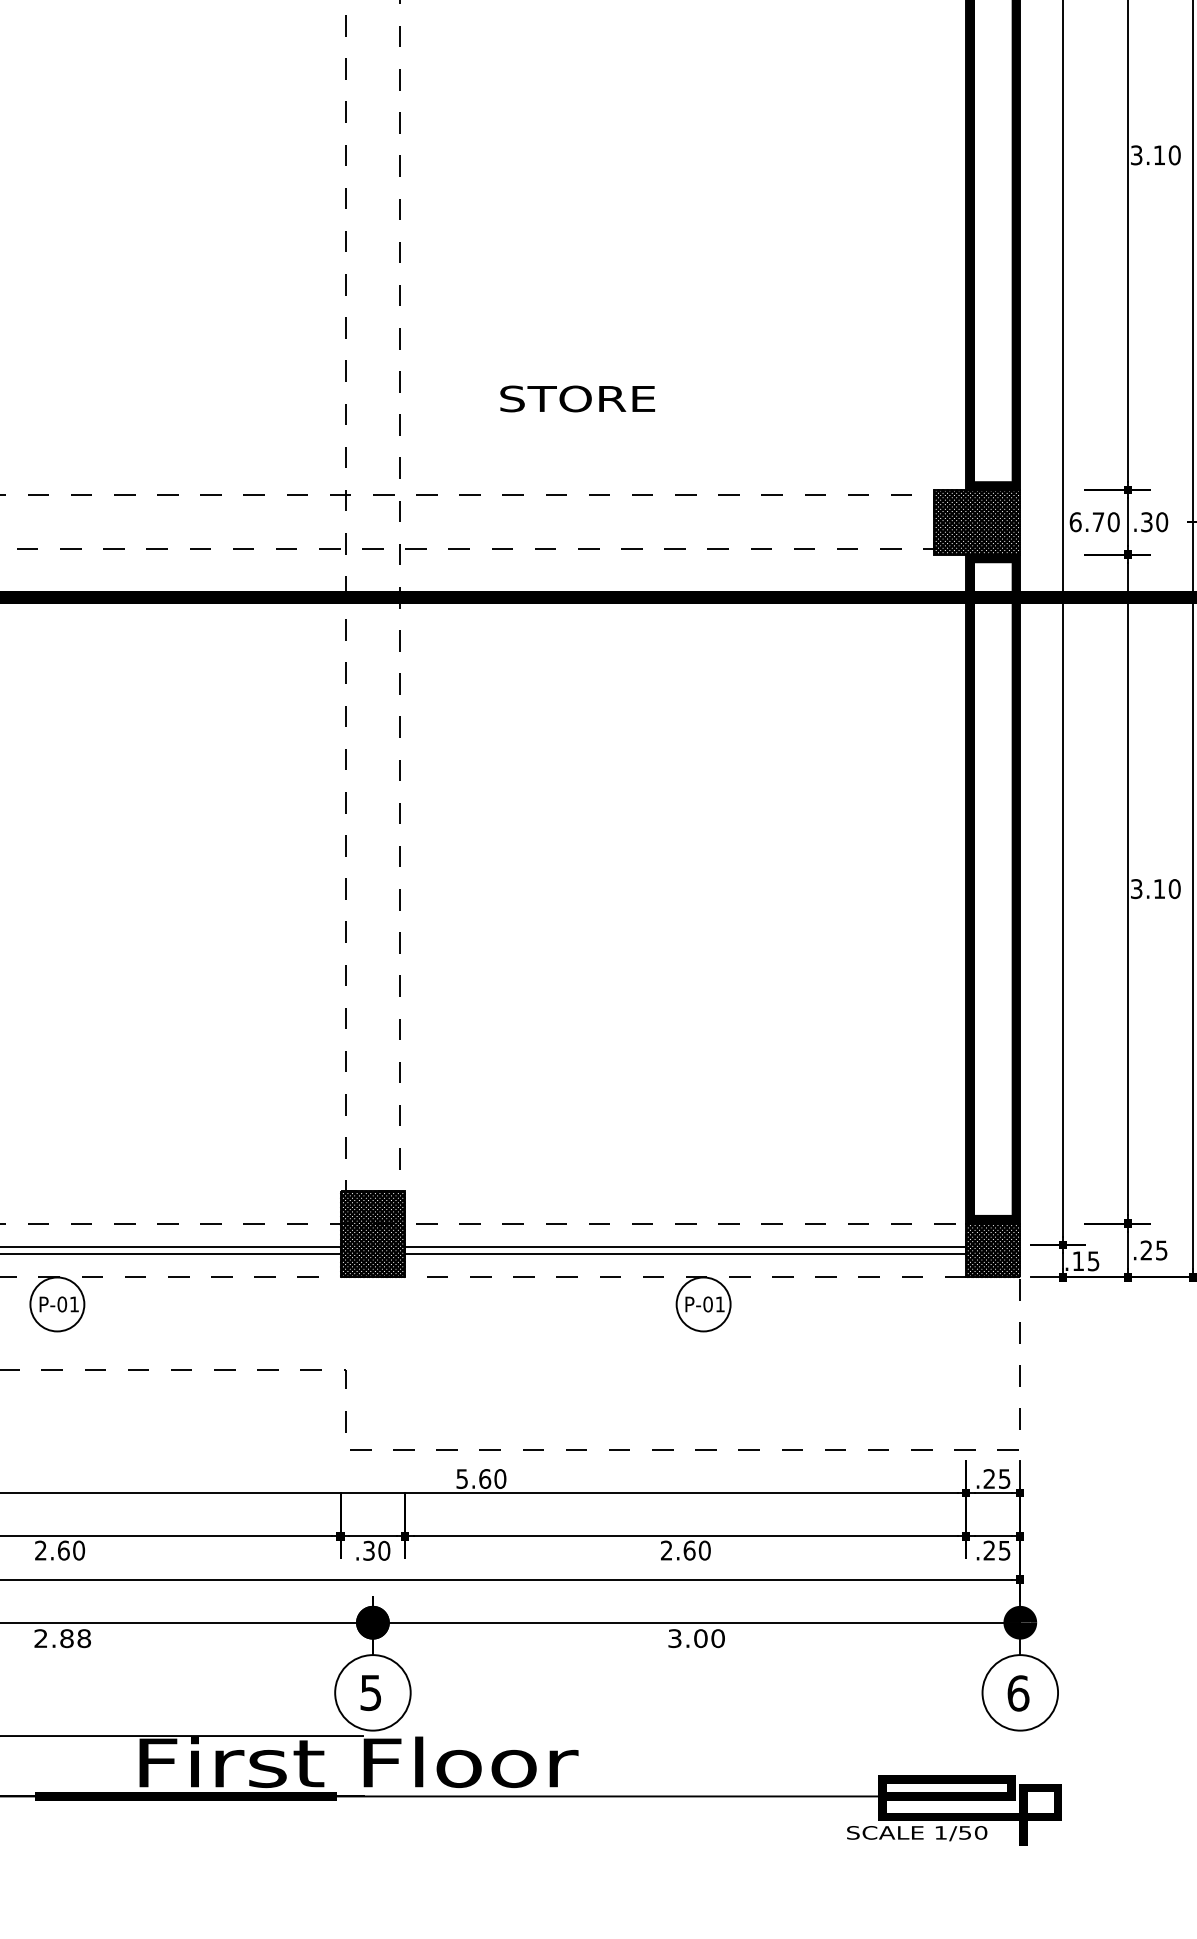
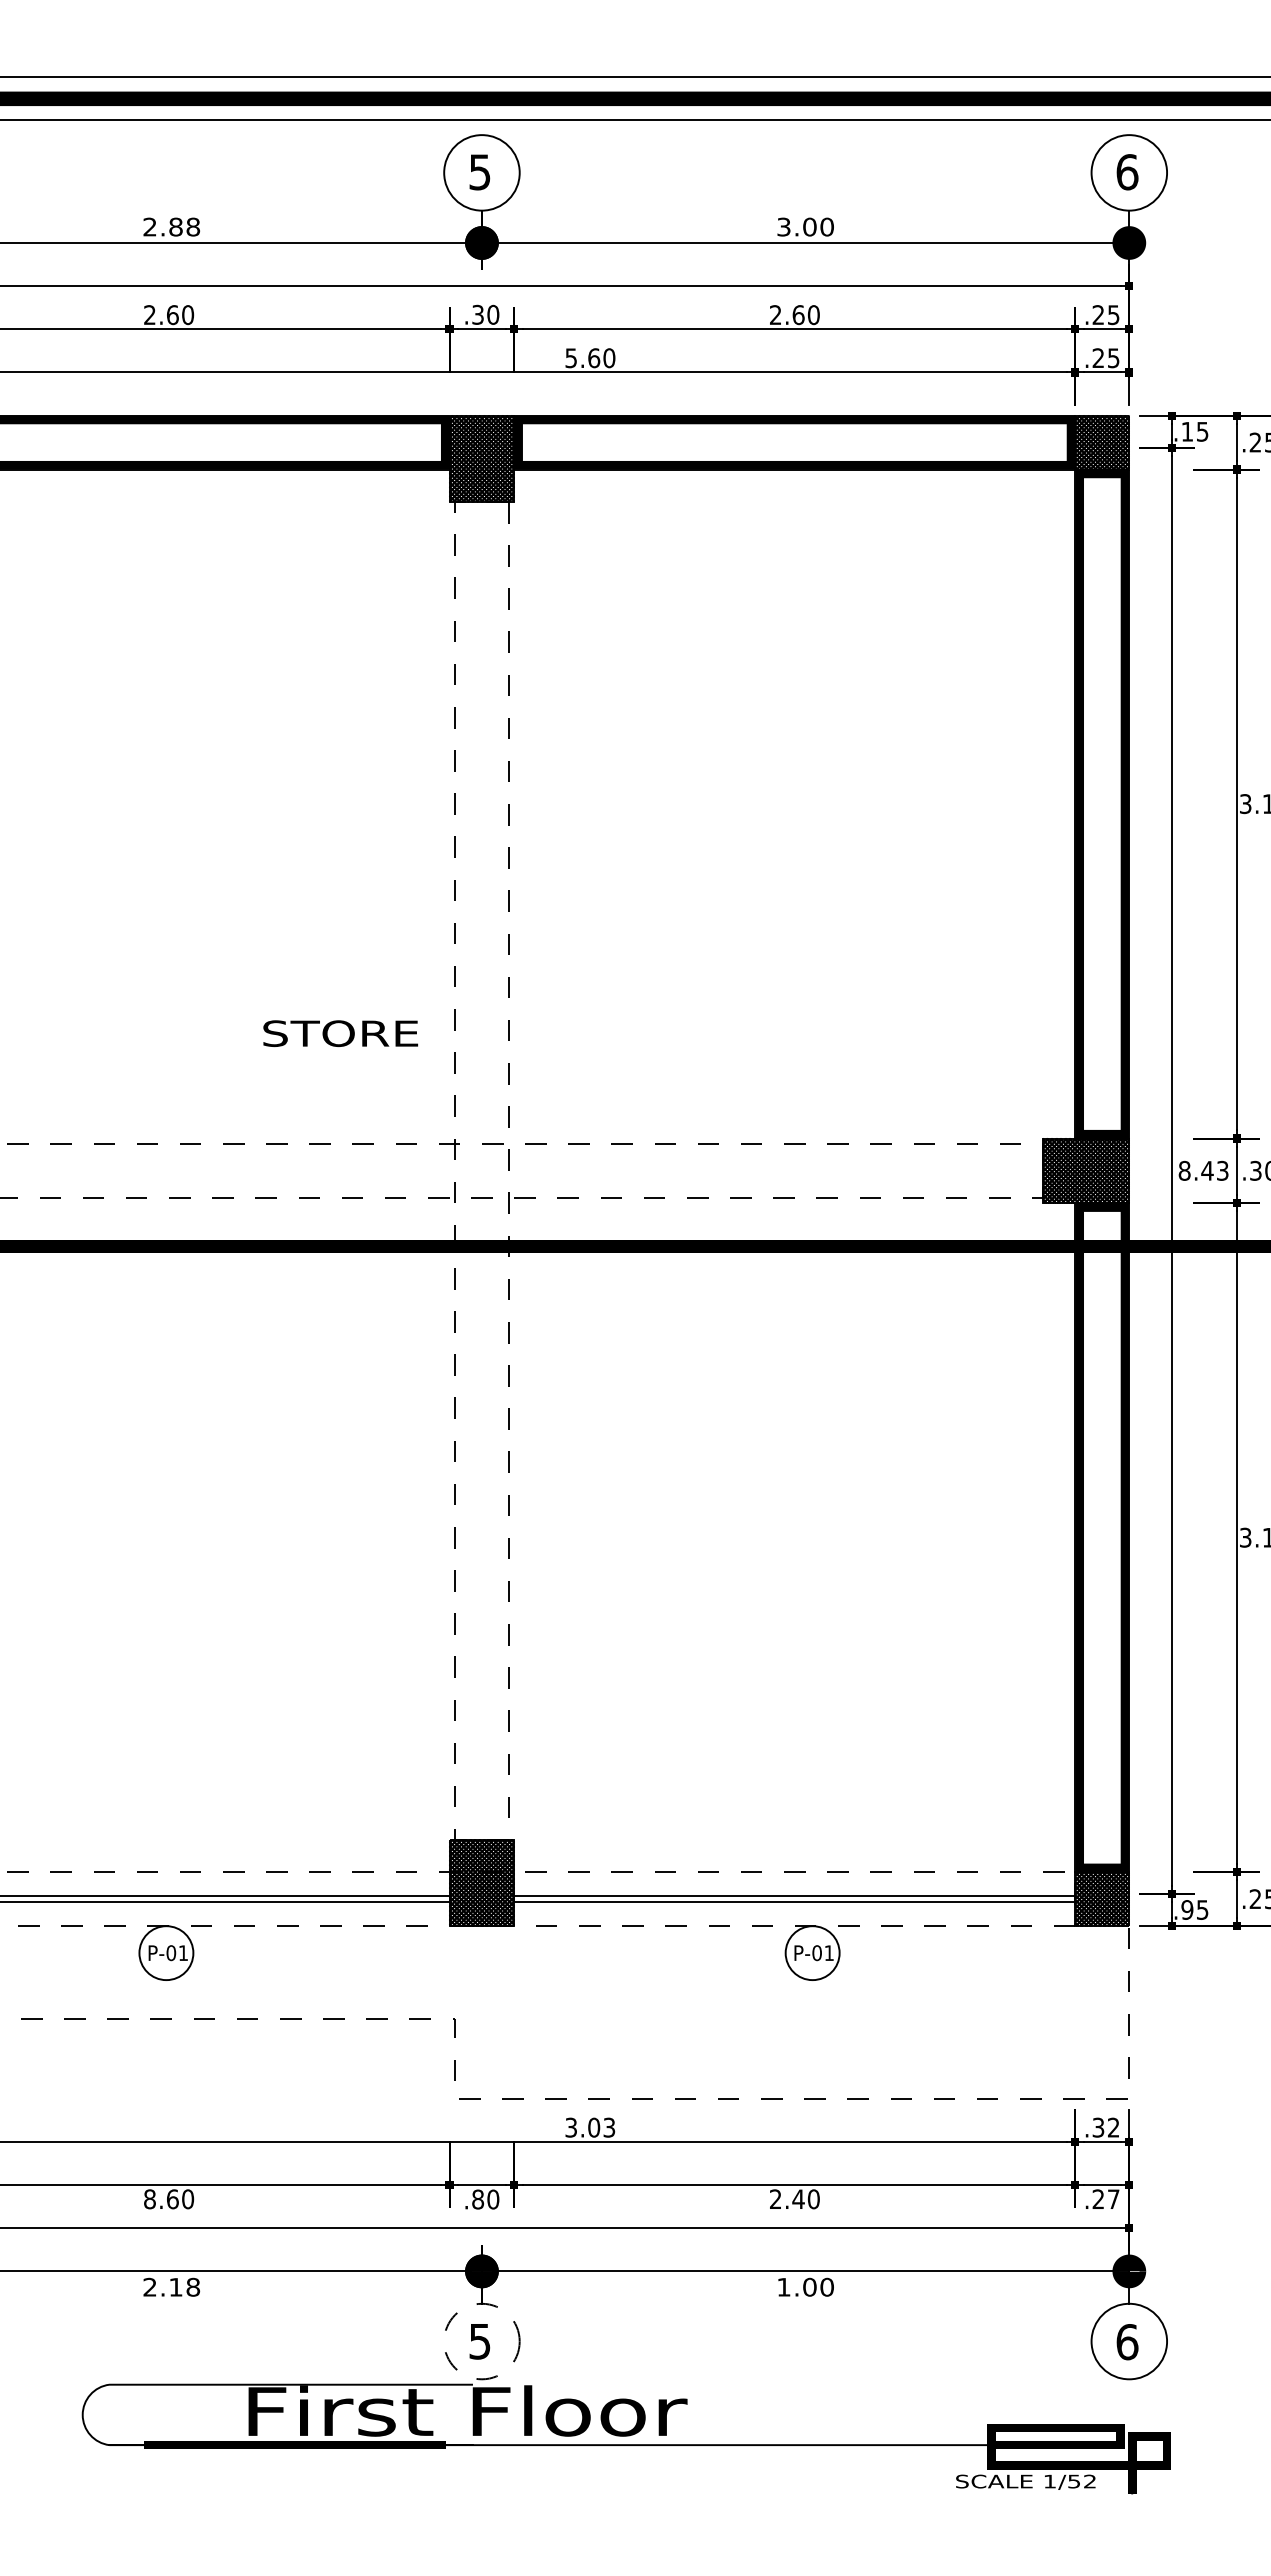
text: (577, 398) -> (340, 1033), moved
text: (1094, 521) -> (1203, 1170), 6.70 -> 8.43
text: (1078, 1260) -> (1187, 1909), .15 -> .95
text: (481, 1478) -> (590, 2127), 5.60 -> 3.03
text: (996, 1478) -> (1105, 2127), .25 -> .32
text: (40, 1550) -> (149, 2199), 2.60 -> 8.60
text: (369, 1550) -> (478, 2199), .30 -> .80
text: (689, 1550) -> (798, 2199), 2.60 -> 2.40
text: (1004, 1550) -> (1113, 2199), .25 -> .27
text: (66, 1637) -> (175, 2286), 2.88 -> 2.18
text: (674, 1637) -> (783, 2286), 3.00 -> 1.00
circle: (372, 1692) -> (481, 2341), solid -> dashed
text: (981, 1832) -> (1090, 2481), 1/50 -> 1/52

